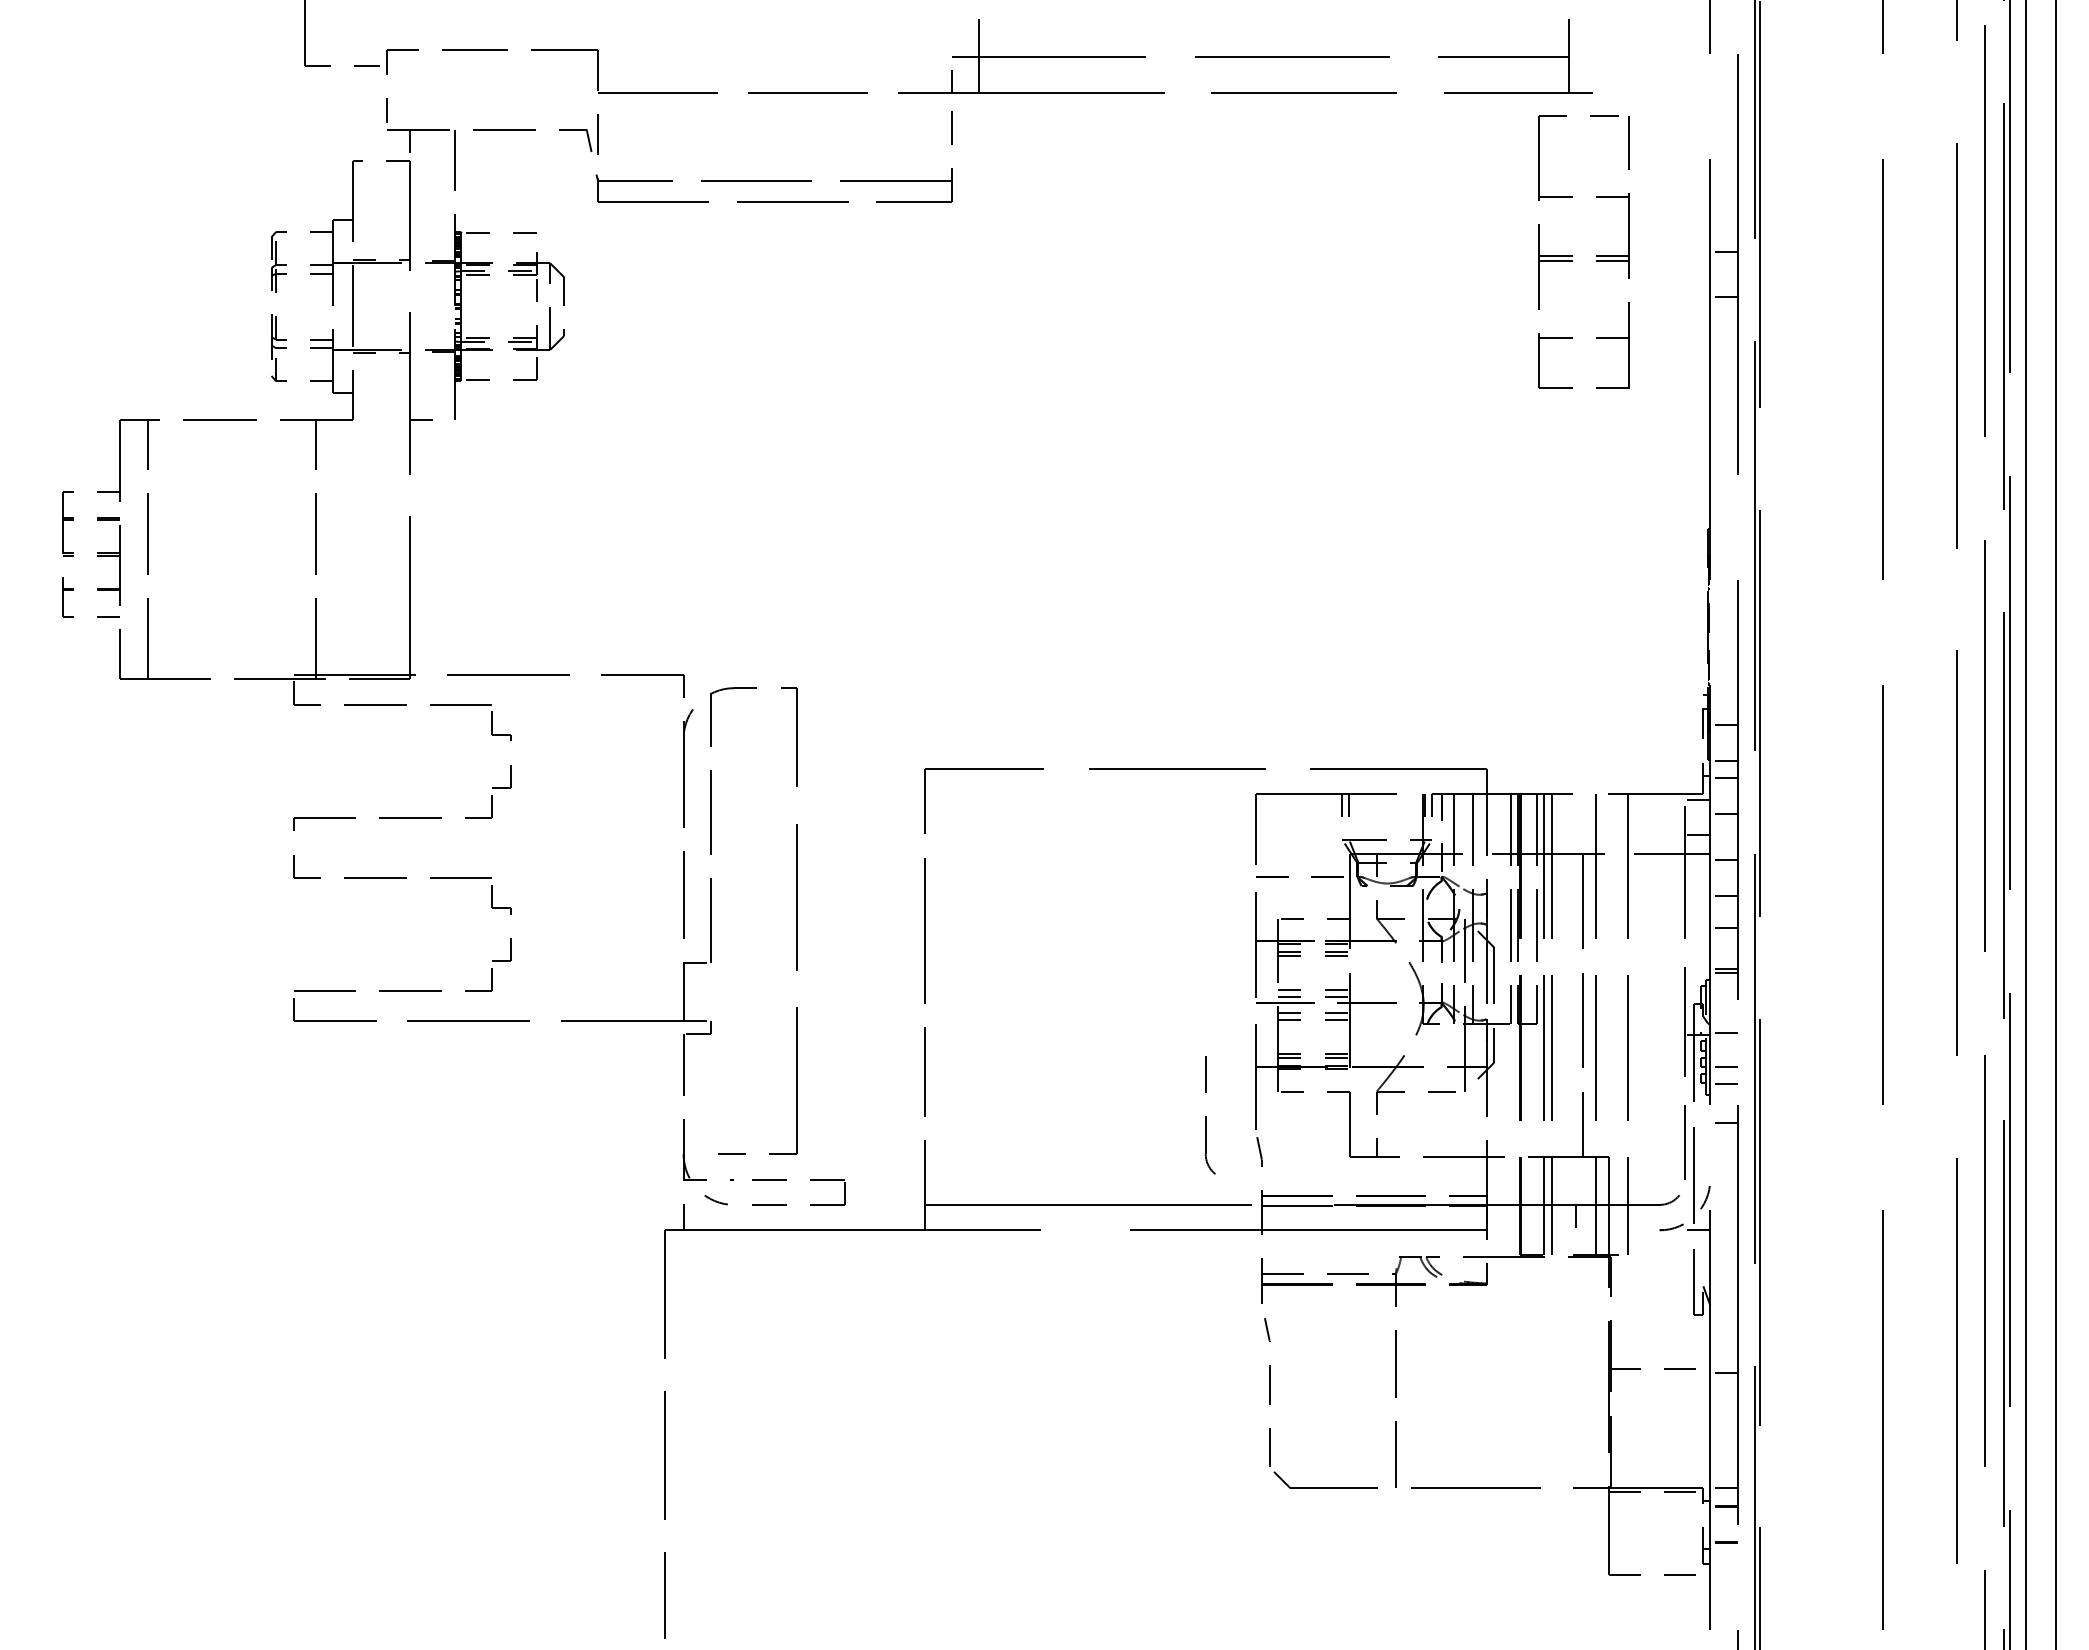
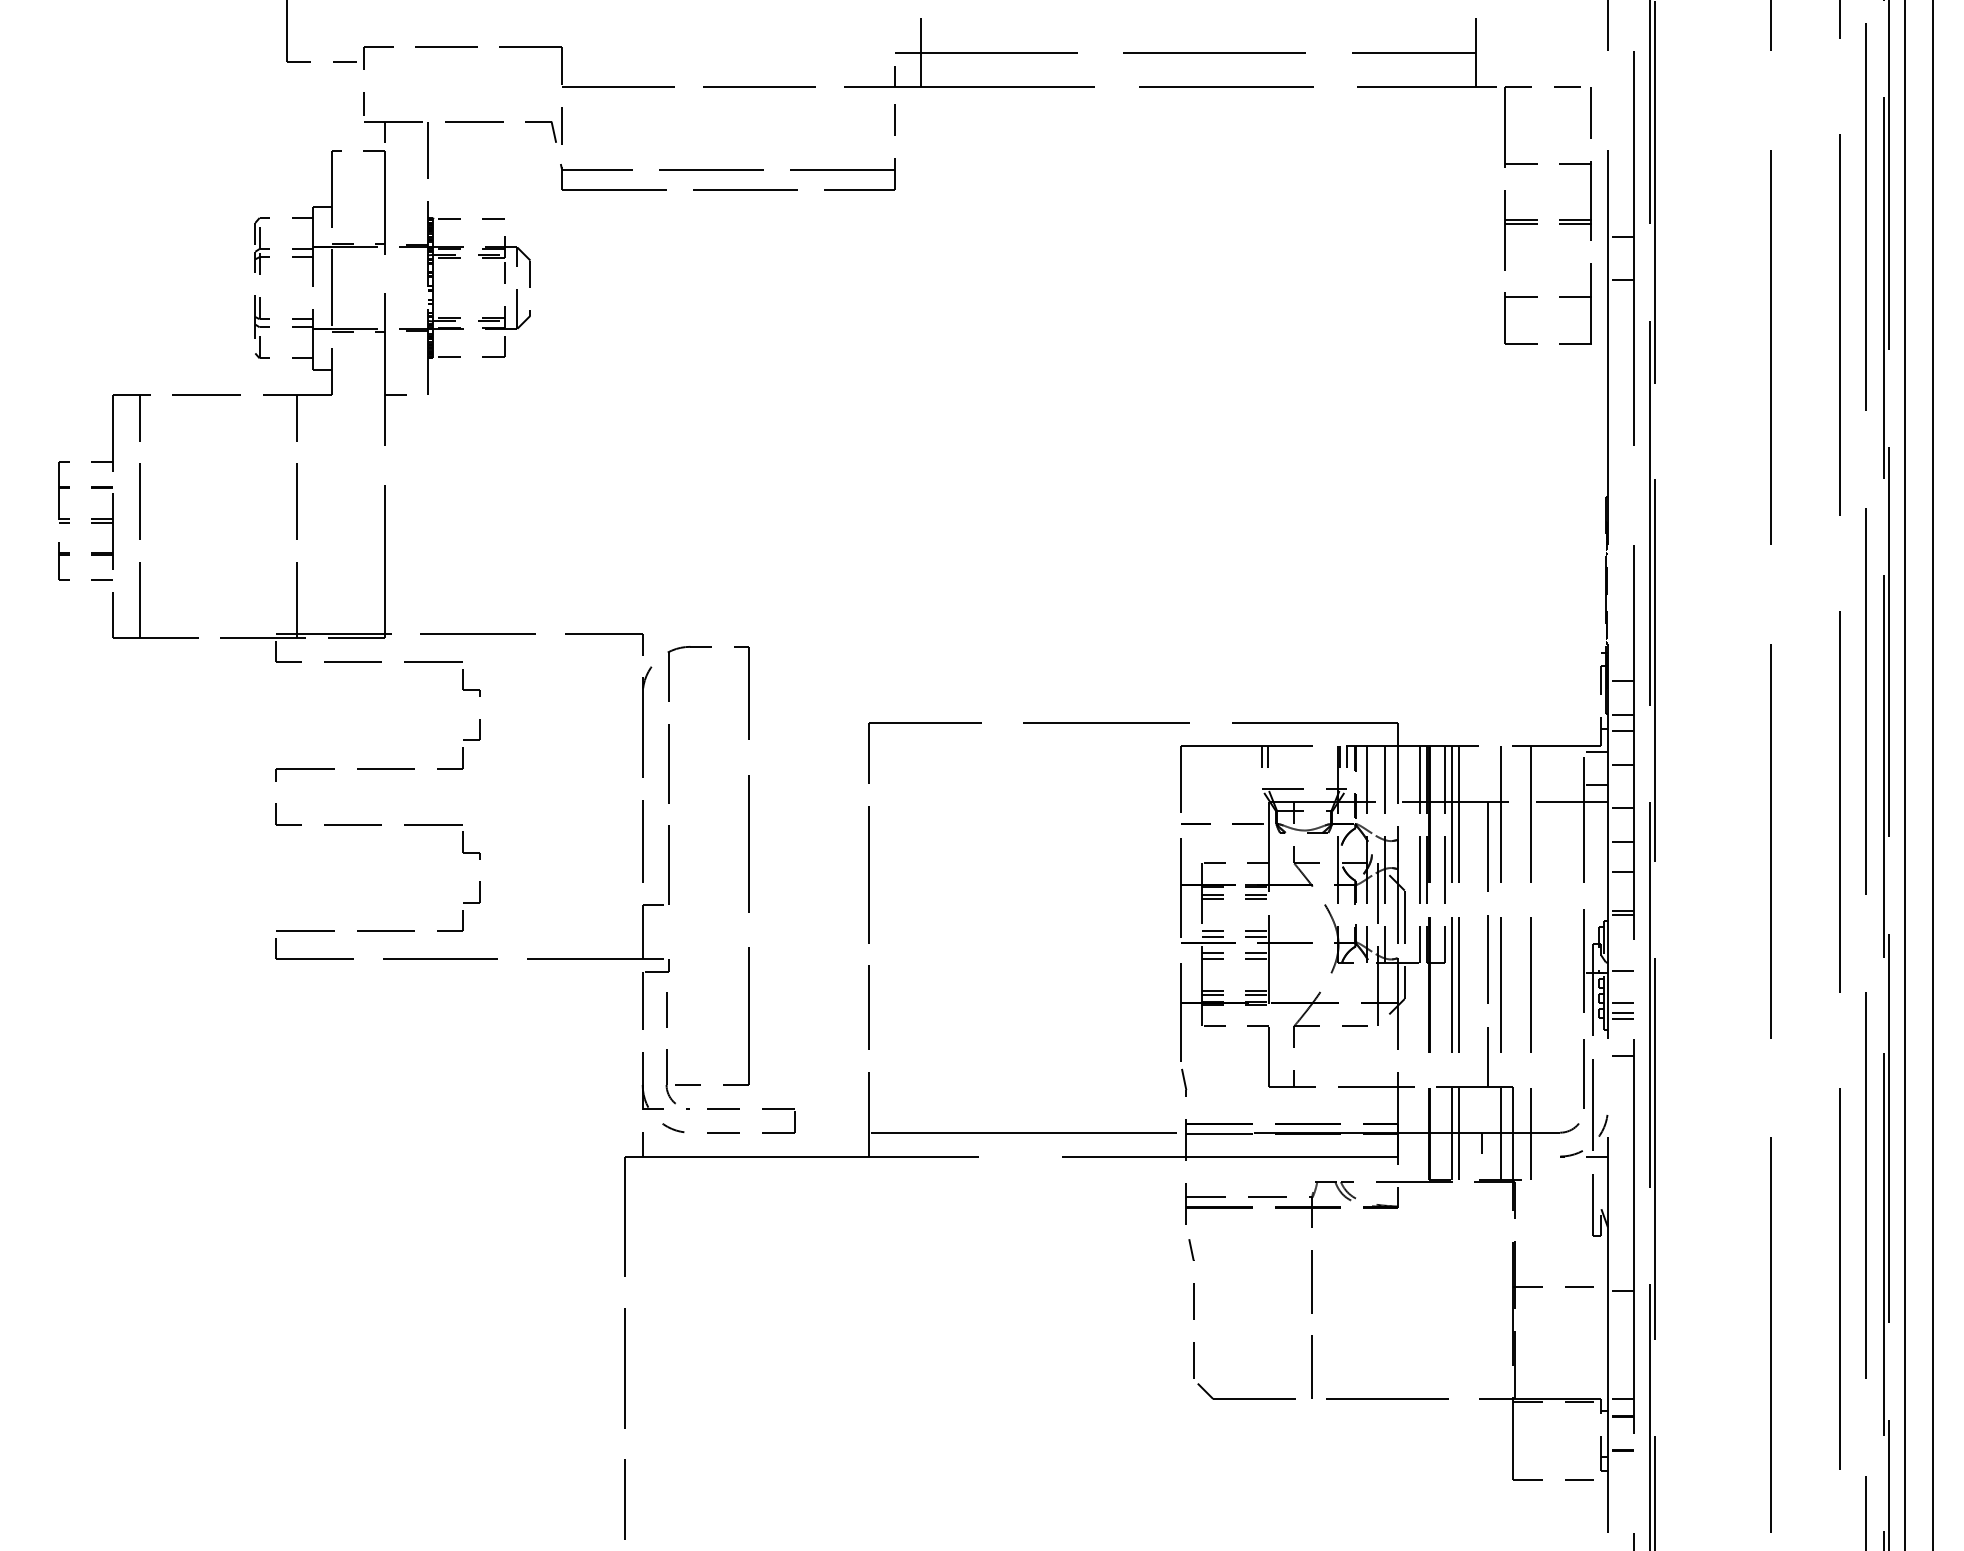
part: (1572, 255) -> (1537, 219), moved
line: (1723, 1078) -> (1620, 1013), added
part: (1209, 1115) -> (670, 1048), moved

